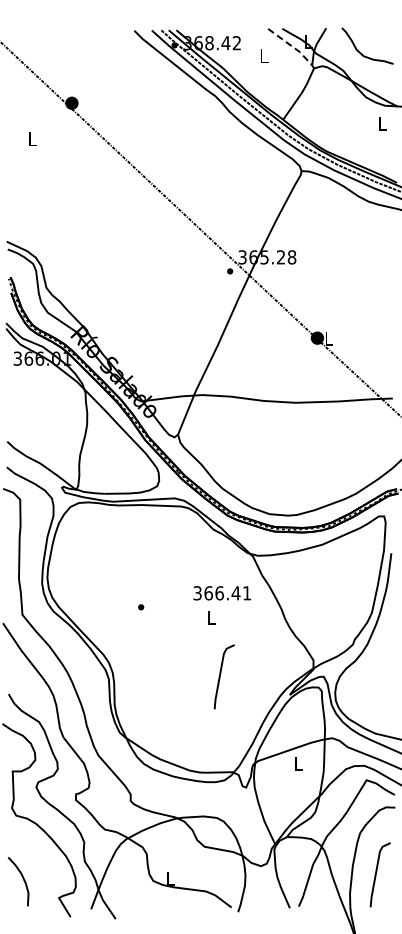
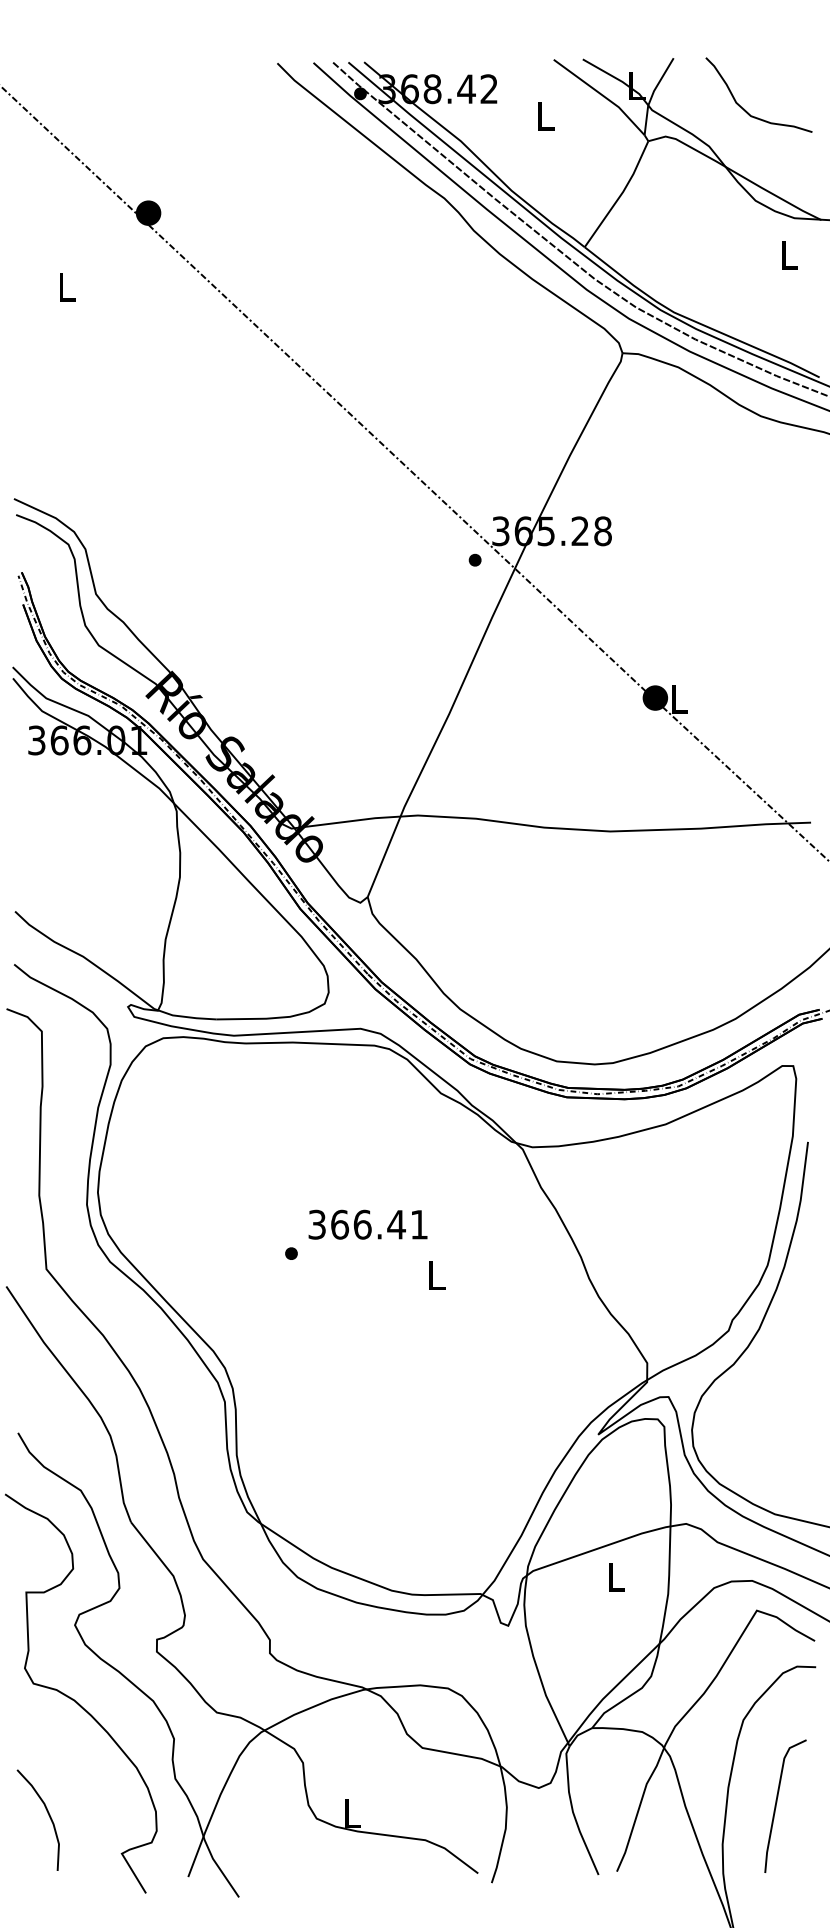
line: (291, 46) -> (601, 95), dashed -> solid
text: (221, 593) -> (366, 1225), moved
line: (220, 676) -> (455, 1396), removed

